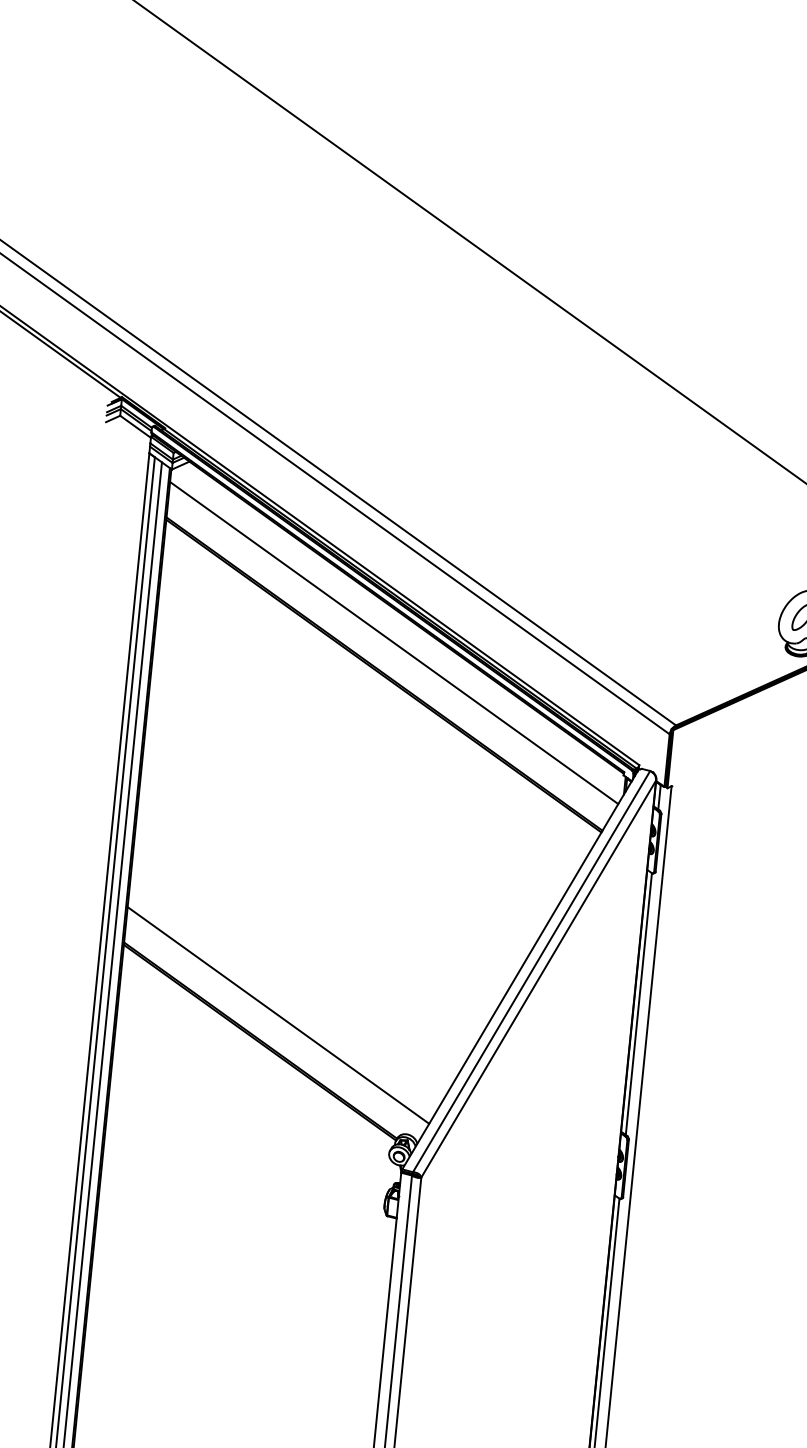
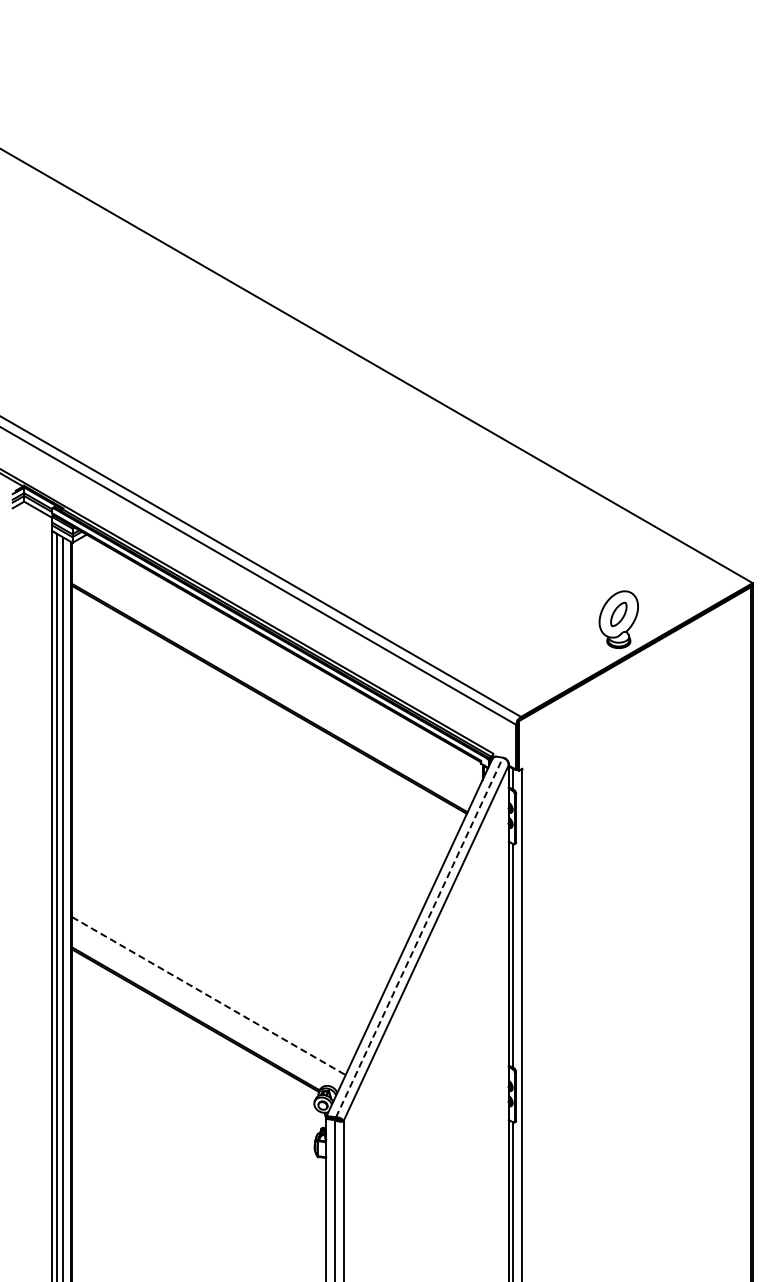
line: (394, 642) -> (275, 670), removed
line: (531, 971) -> (419, 937), solid -> dashed
line: (277, 1015) -> (208, 996), solid -> dashed

